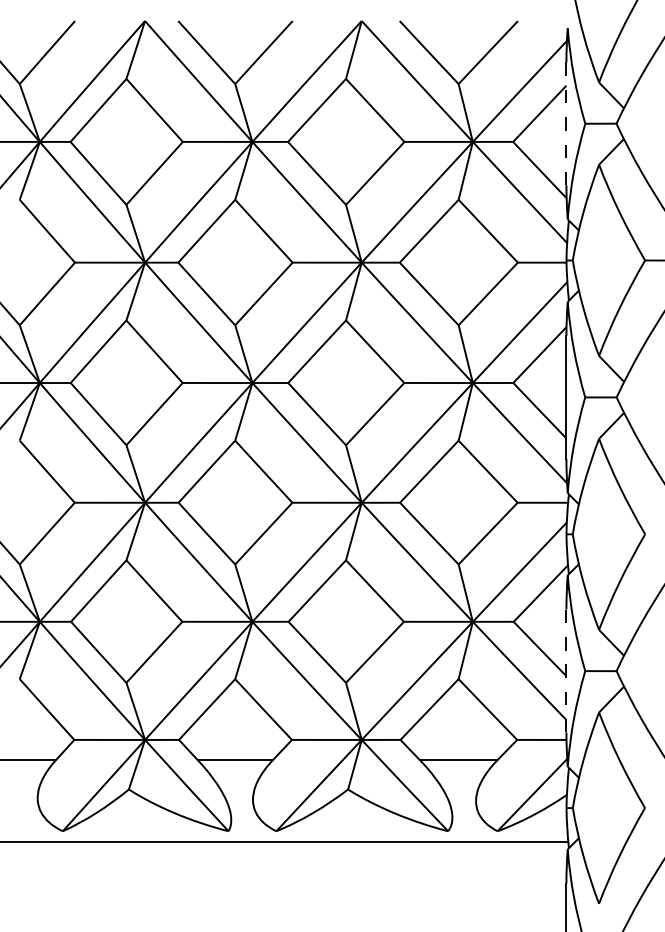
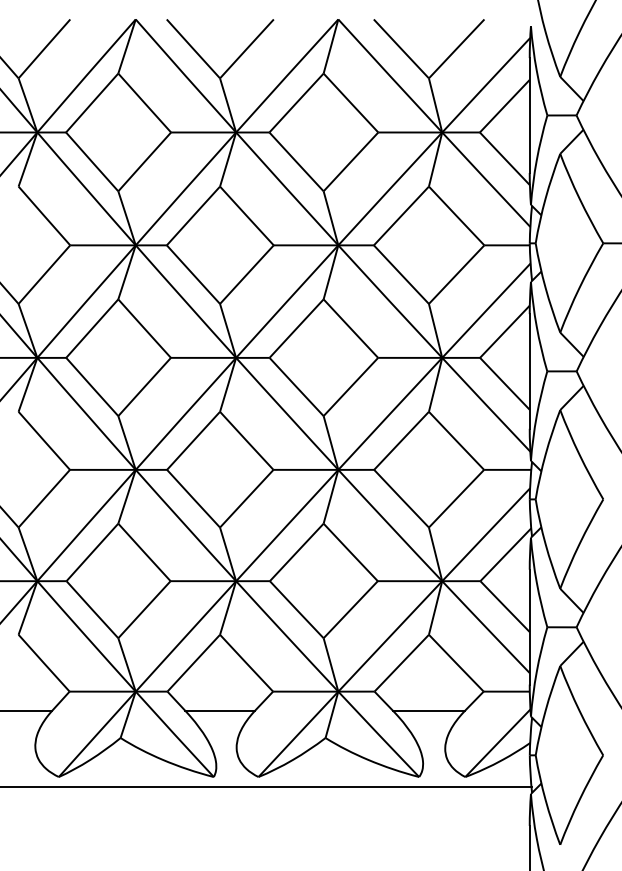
line: (566, 124) -> (529, 116), dashed -> solid
line: (566, 671) -> (529, 627), dashed -> solid

